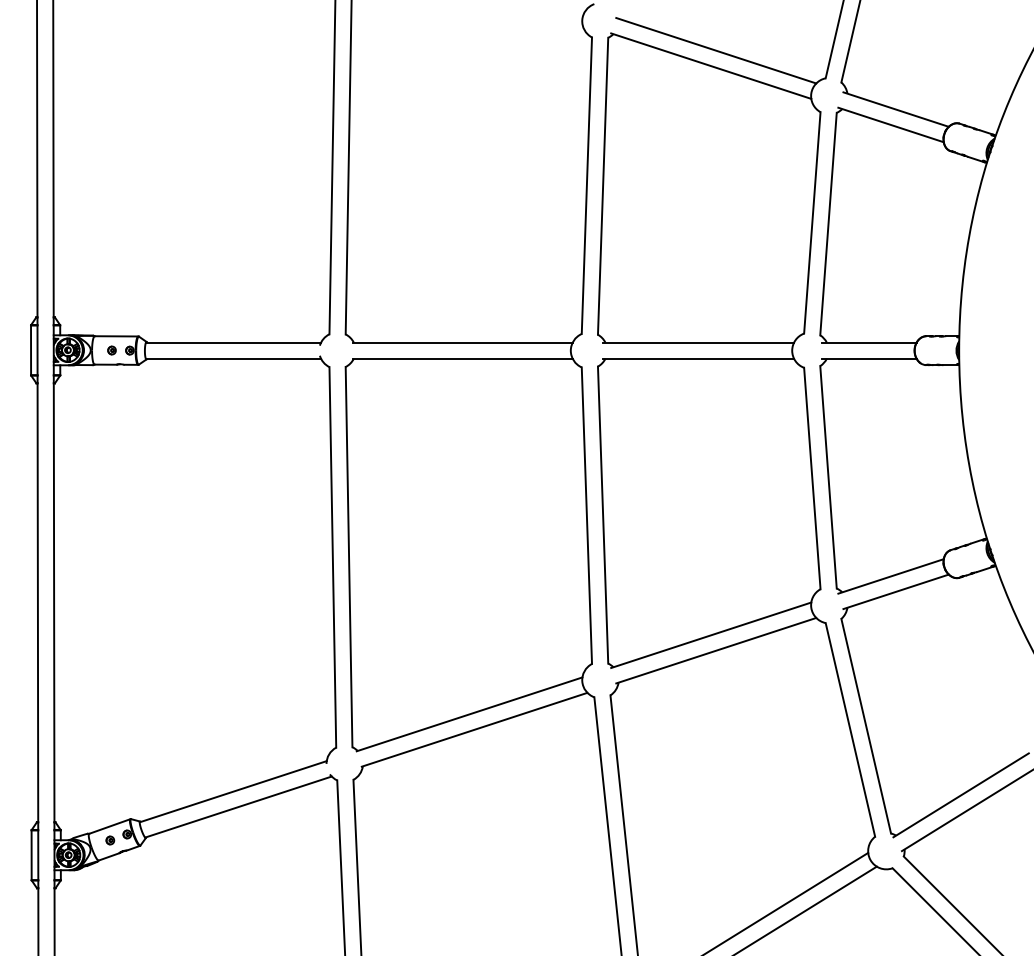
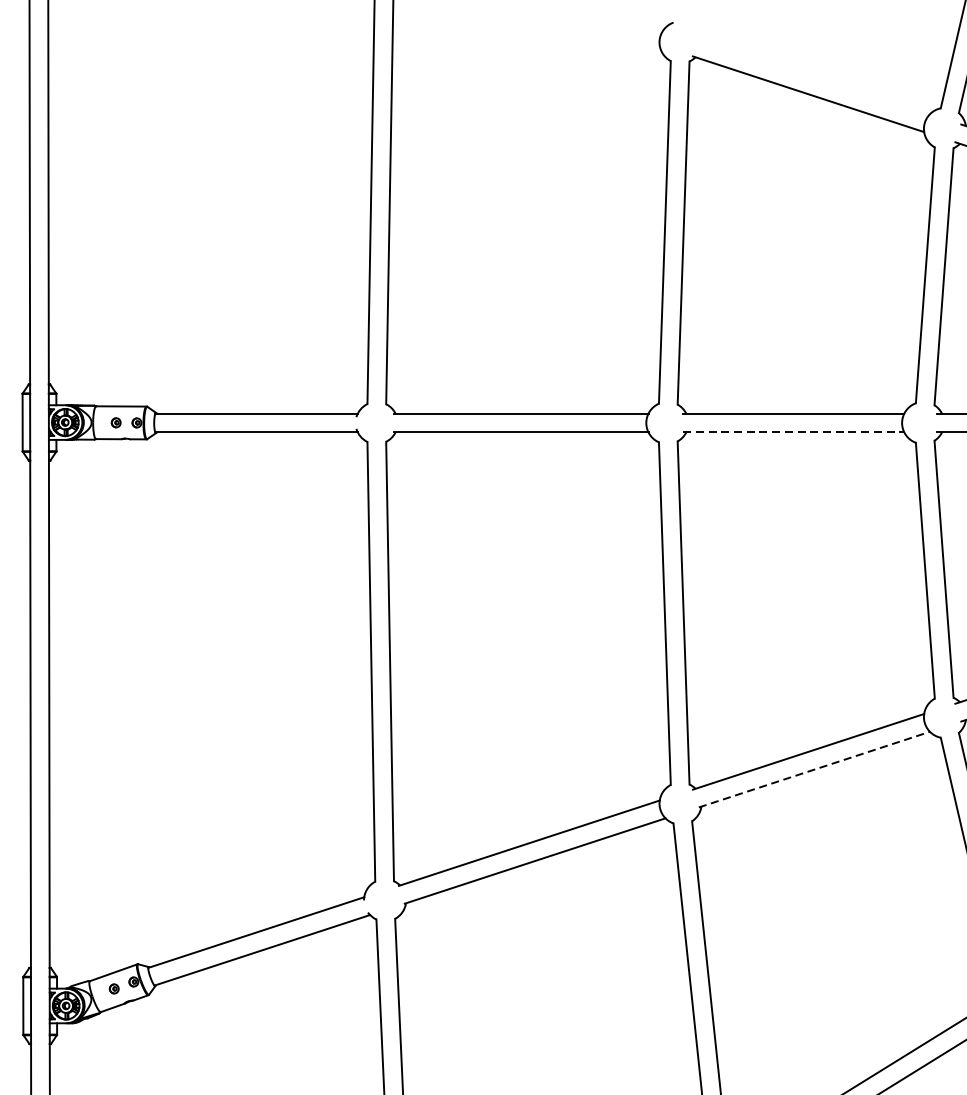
line: (716, 50) -> (814, 76), removed
line: (698, 358) -> (793, 432), solid -> dashed
line: (716, 650) -> (814, 769), solid -> dashed

